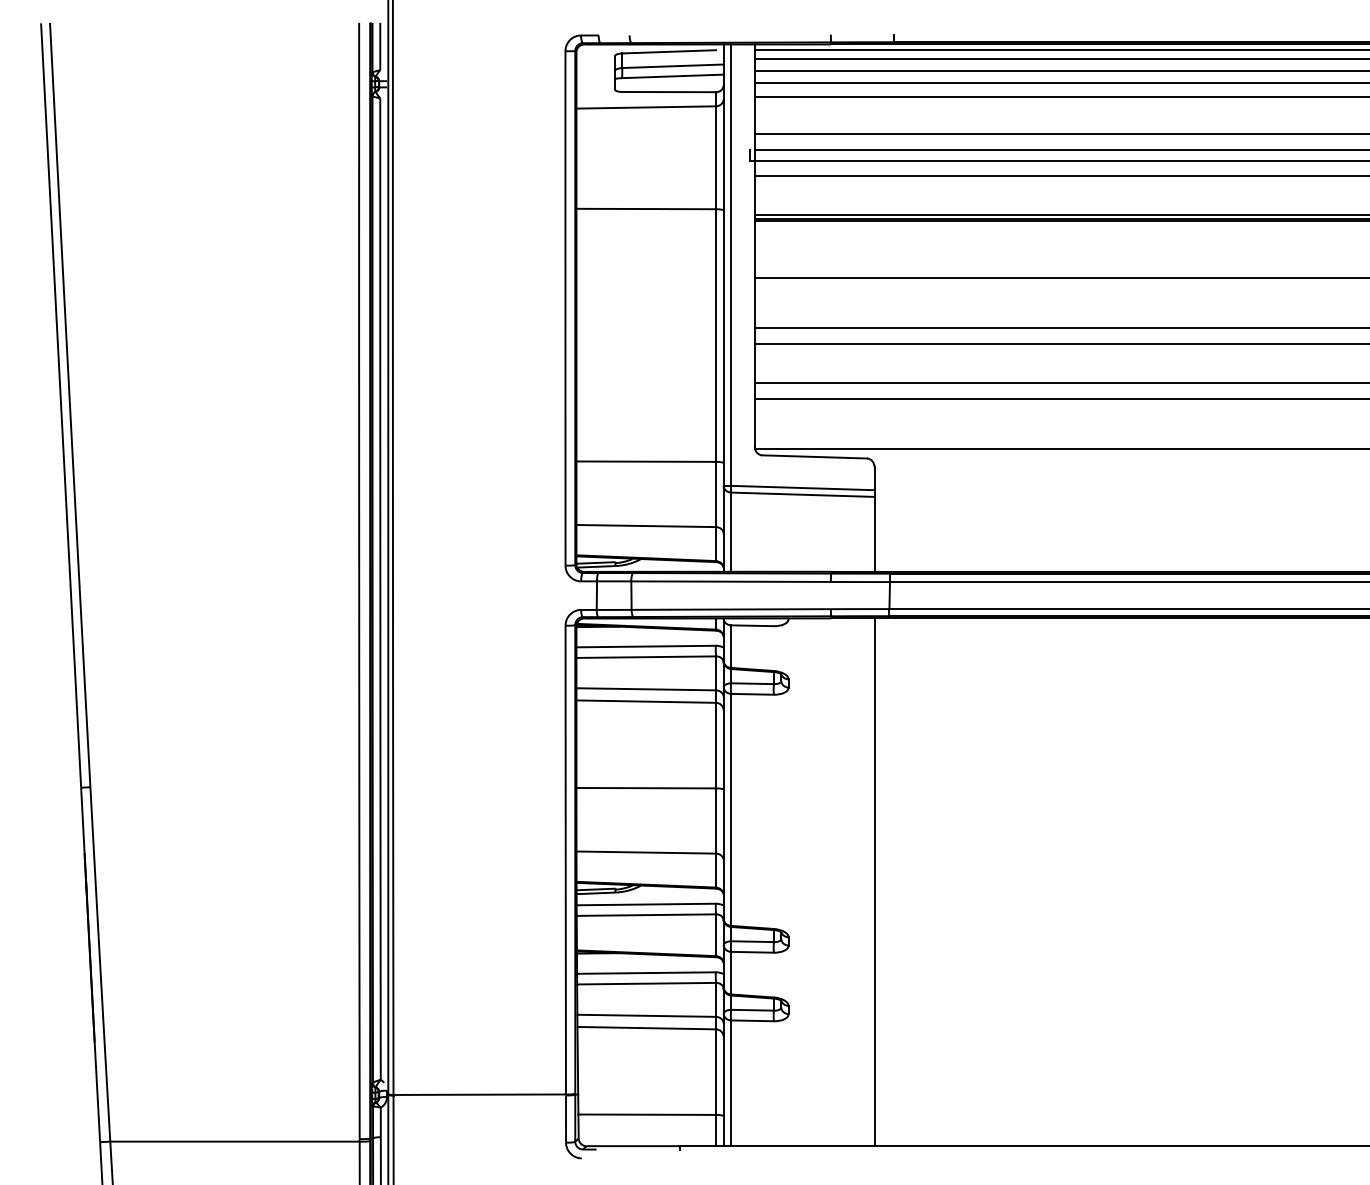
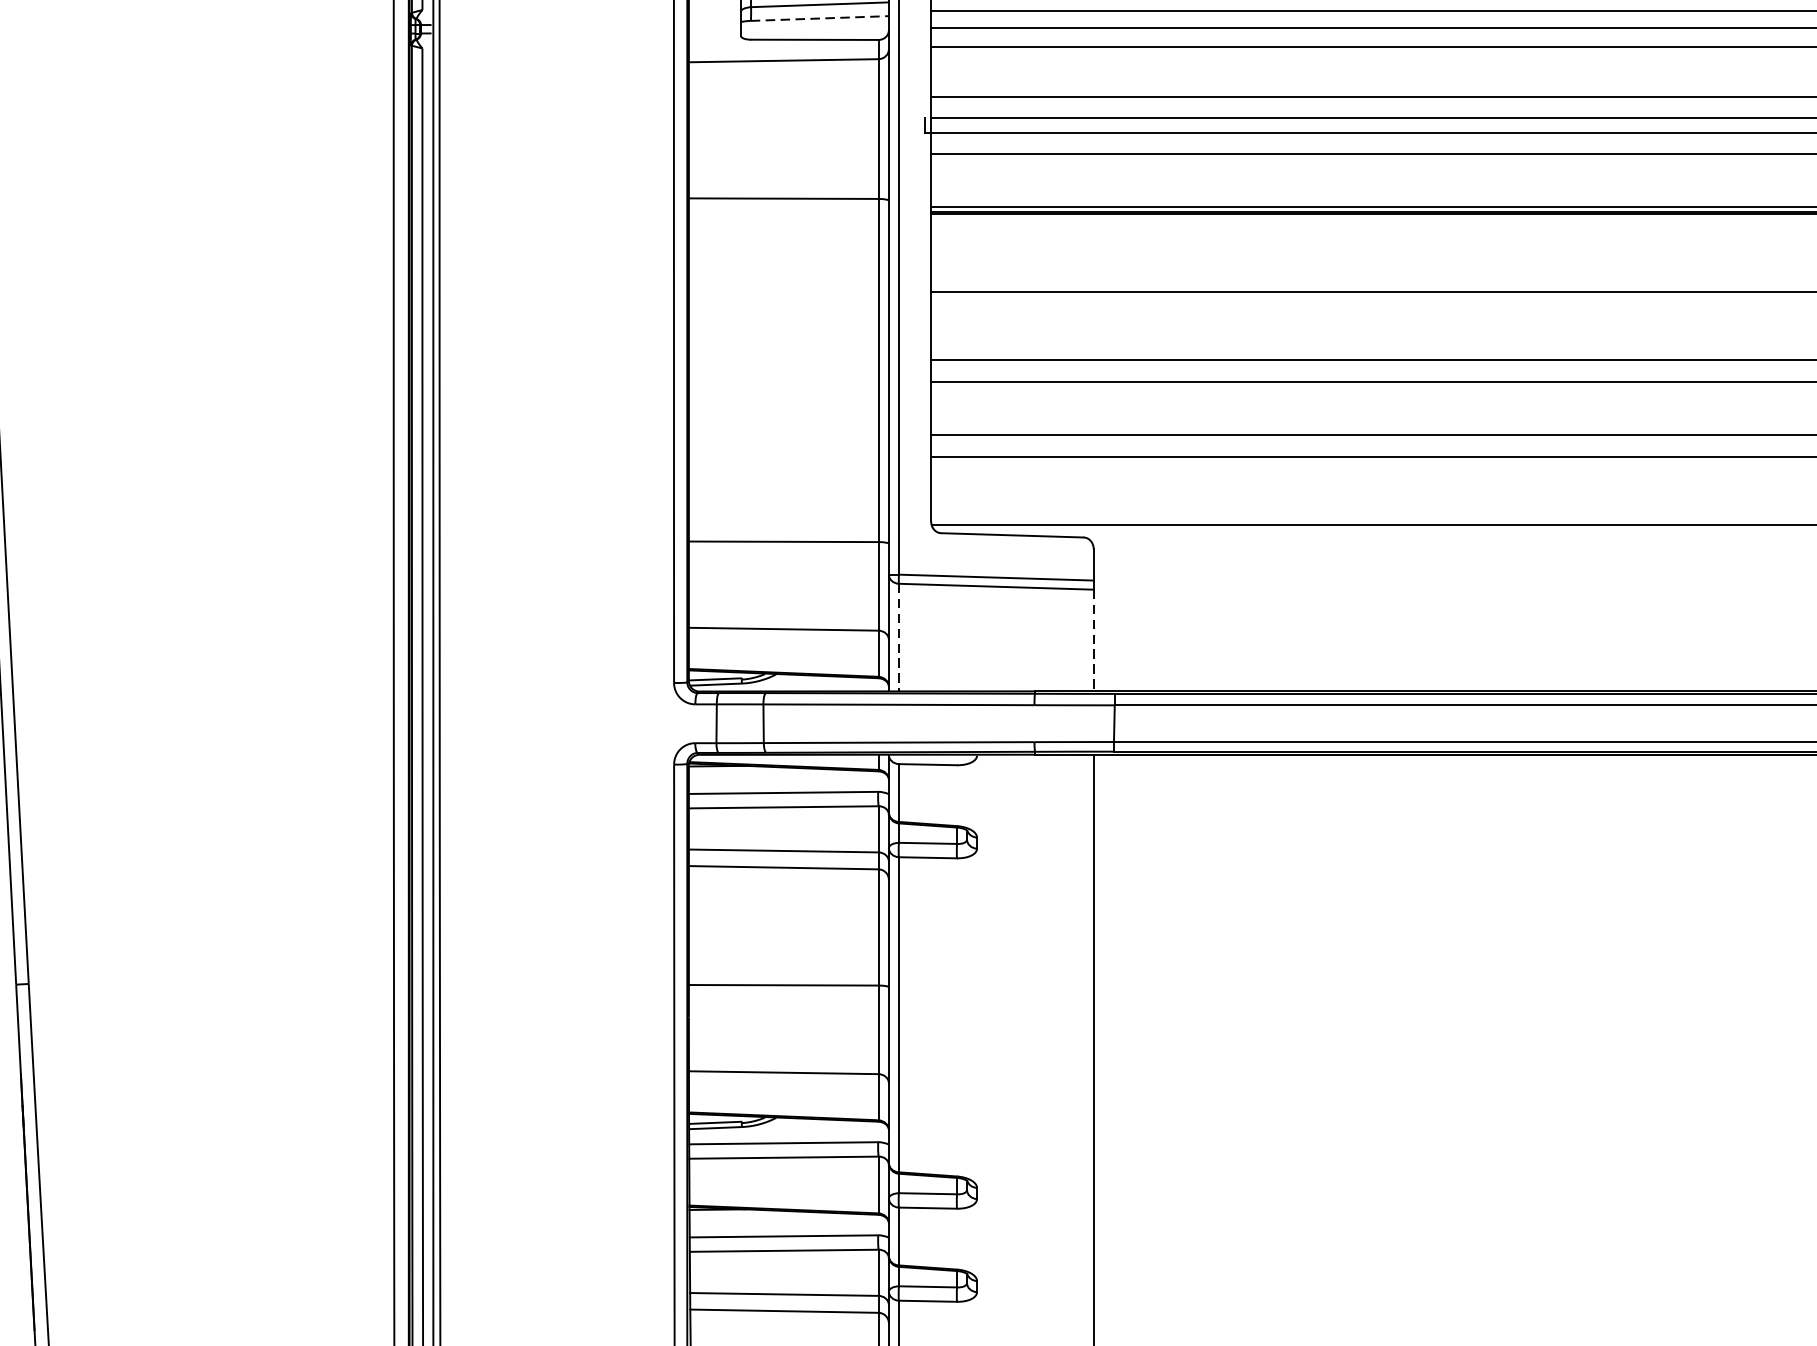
line: (672, 76) -> (819, 18), solid -> dashed
line: (731, 532) -> (899, 637), solid -> dashed
line: (874, 534) -> (1093, 640), solid -> dashed

